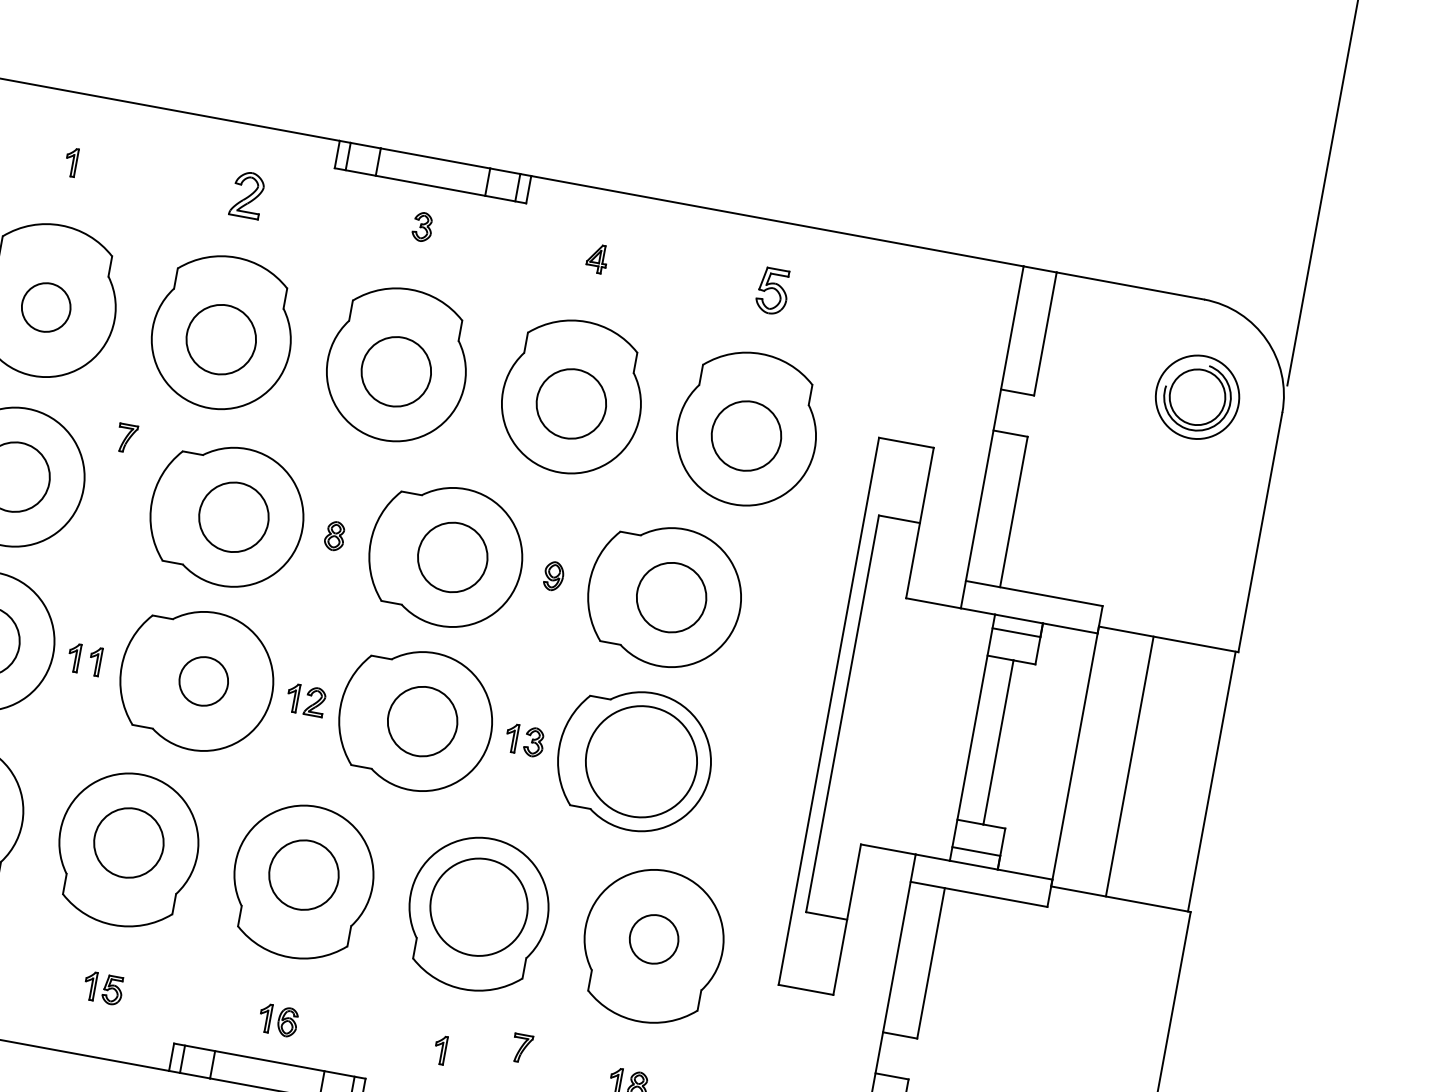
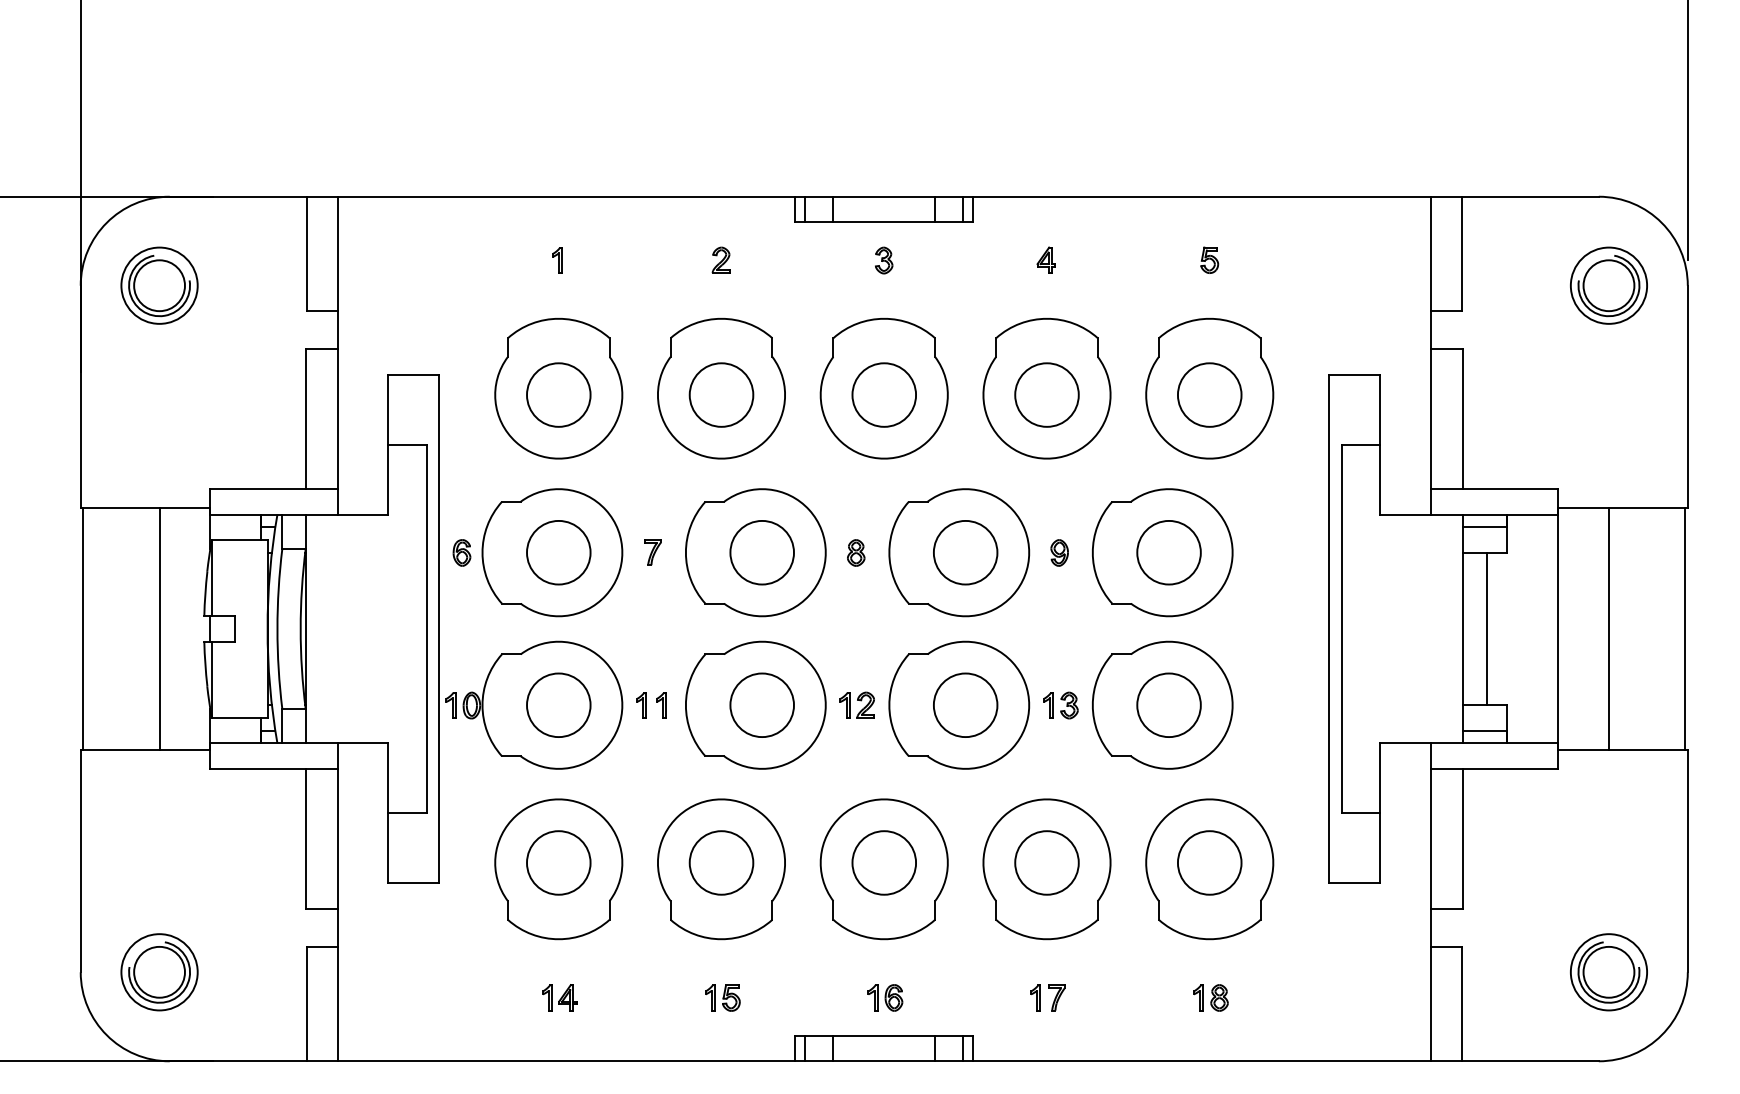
part: (246, 193) -> (720, 259), size x0.62
part: (772, 290) -> (1209, 259), size x0.62
circle: (46, 306) -> (558, 394), size x1.43
part: (126, 438) -> (652, 552), moved
circle: (204, 681) -> (762, 705), size x1.43
circle: (640, 761) -> (1168, 705), size x0.62
circle: (478, 906) -> (1046, 862), size x0.71
circle: (653, 938) -> (1209, 862), size x1.43
part: (521, 1047) -> (1056, 997), moved

